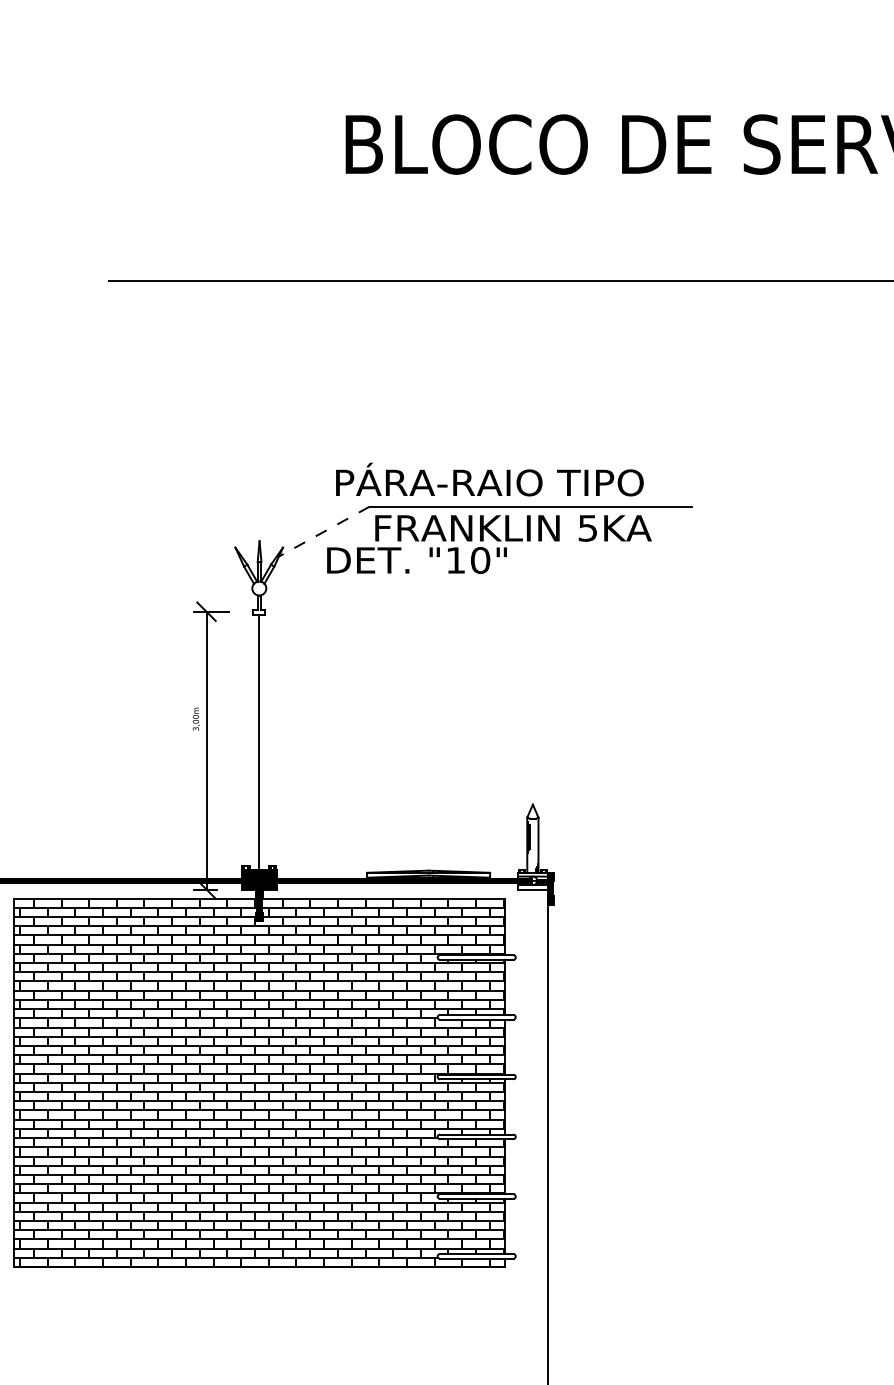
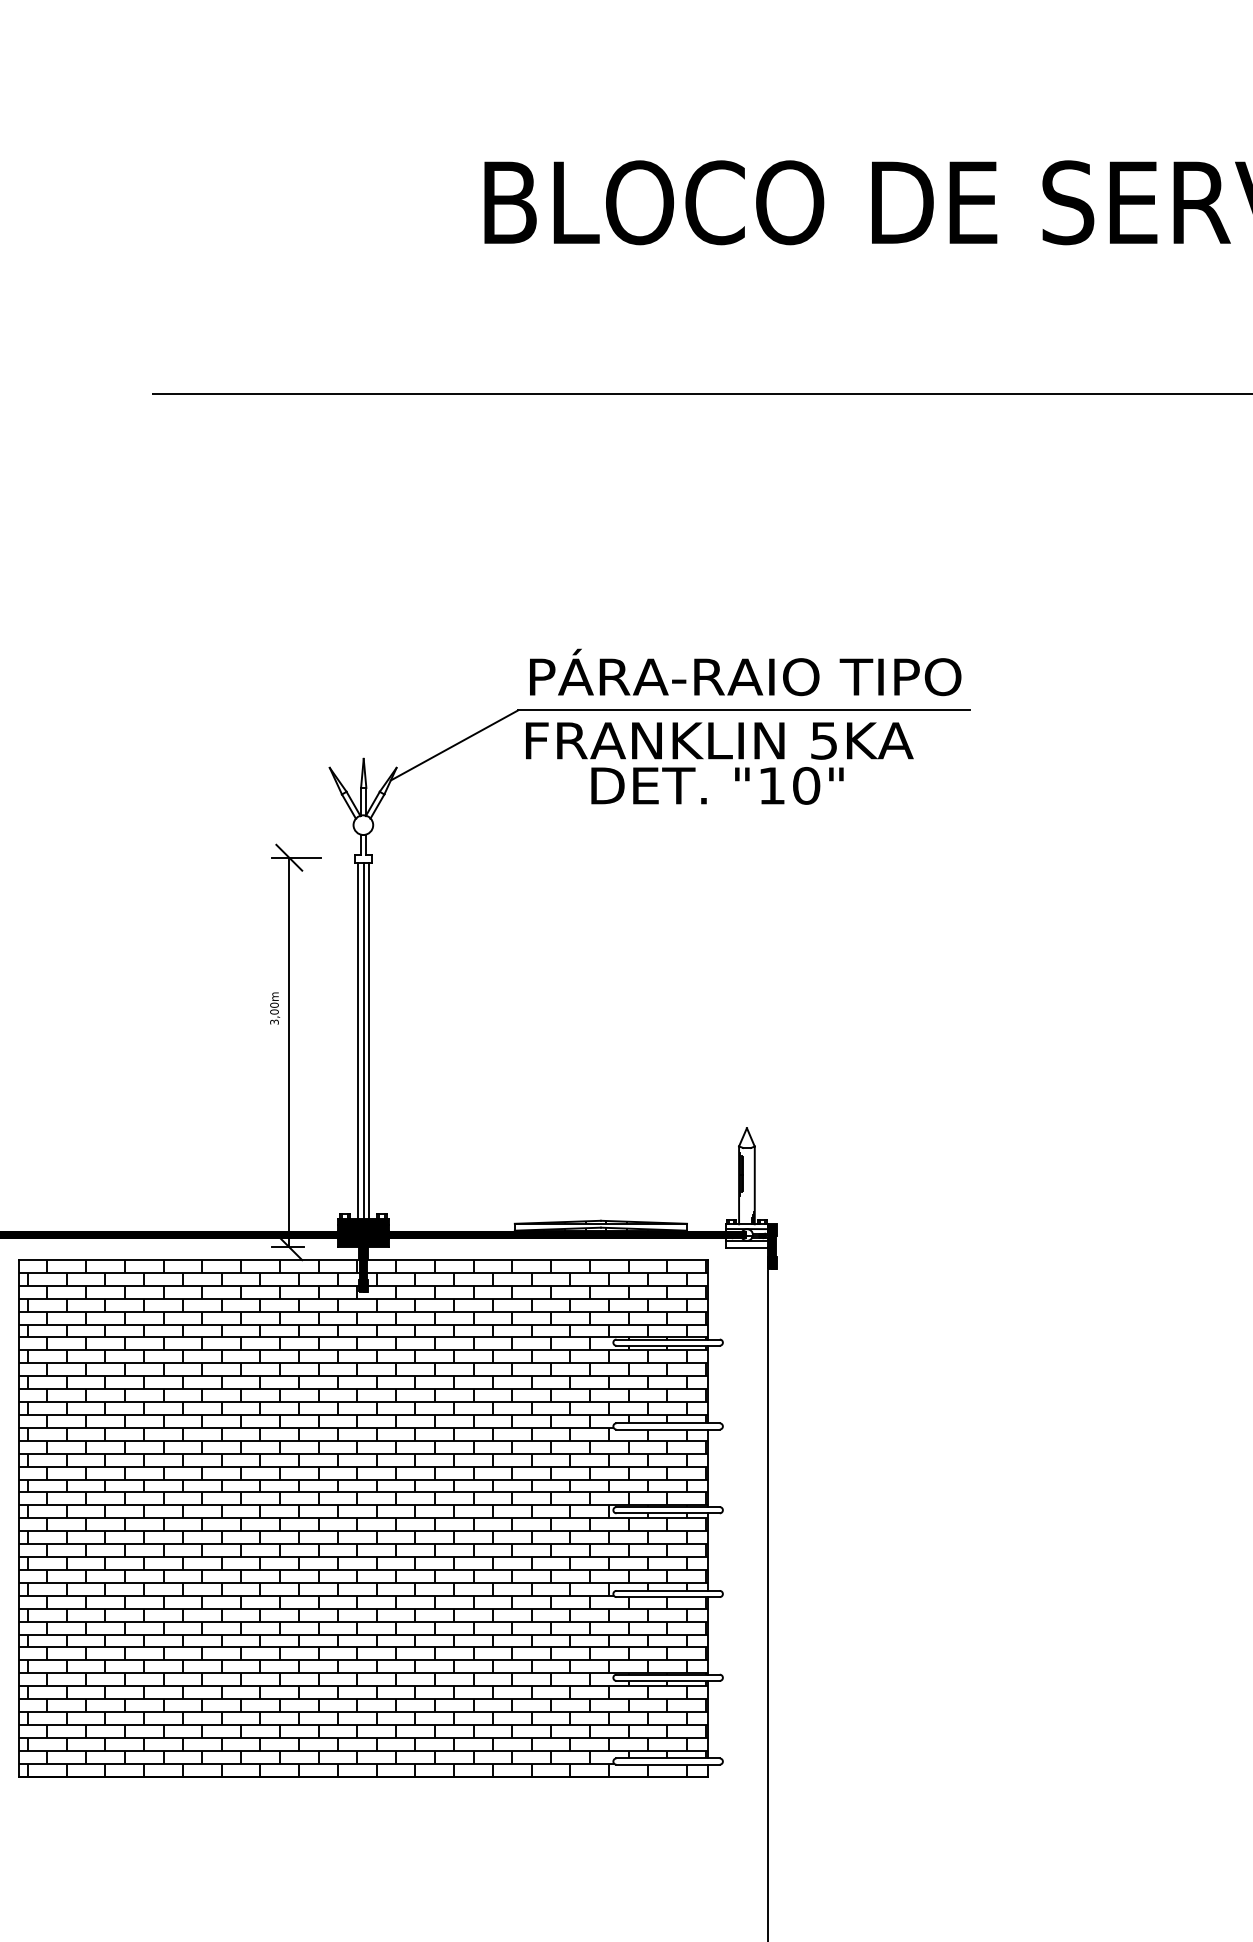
text: (489, 479) -> (745, 672), moved
line: (324, 531) -> (454, 745), dashed -> solid
text: (417, 560) -> (717, 785), moved
line: (255, 748) -> (358, 1049), added
line: (263, 748) -> (369, 1049), added

